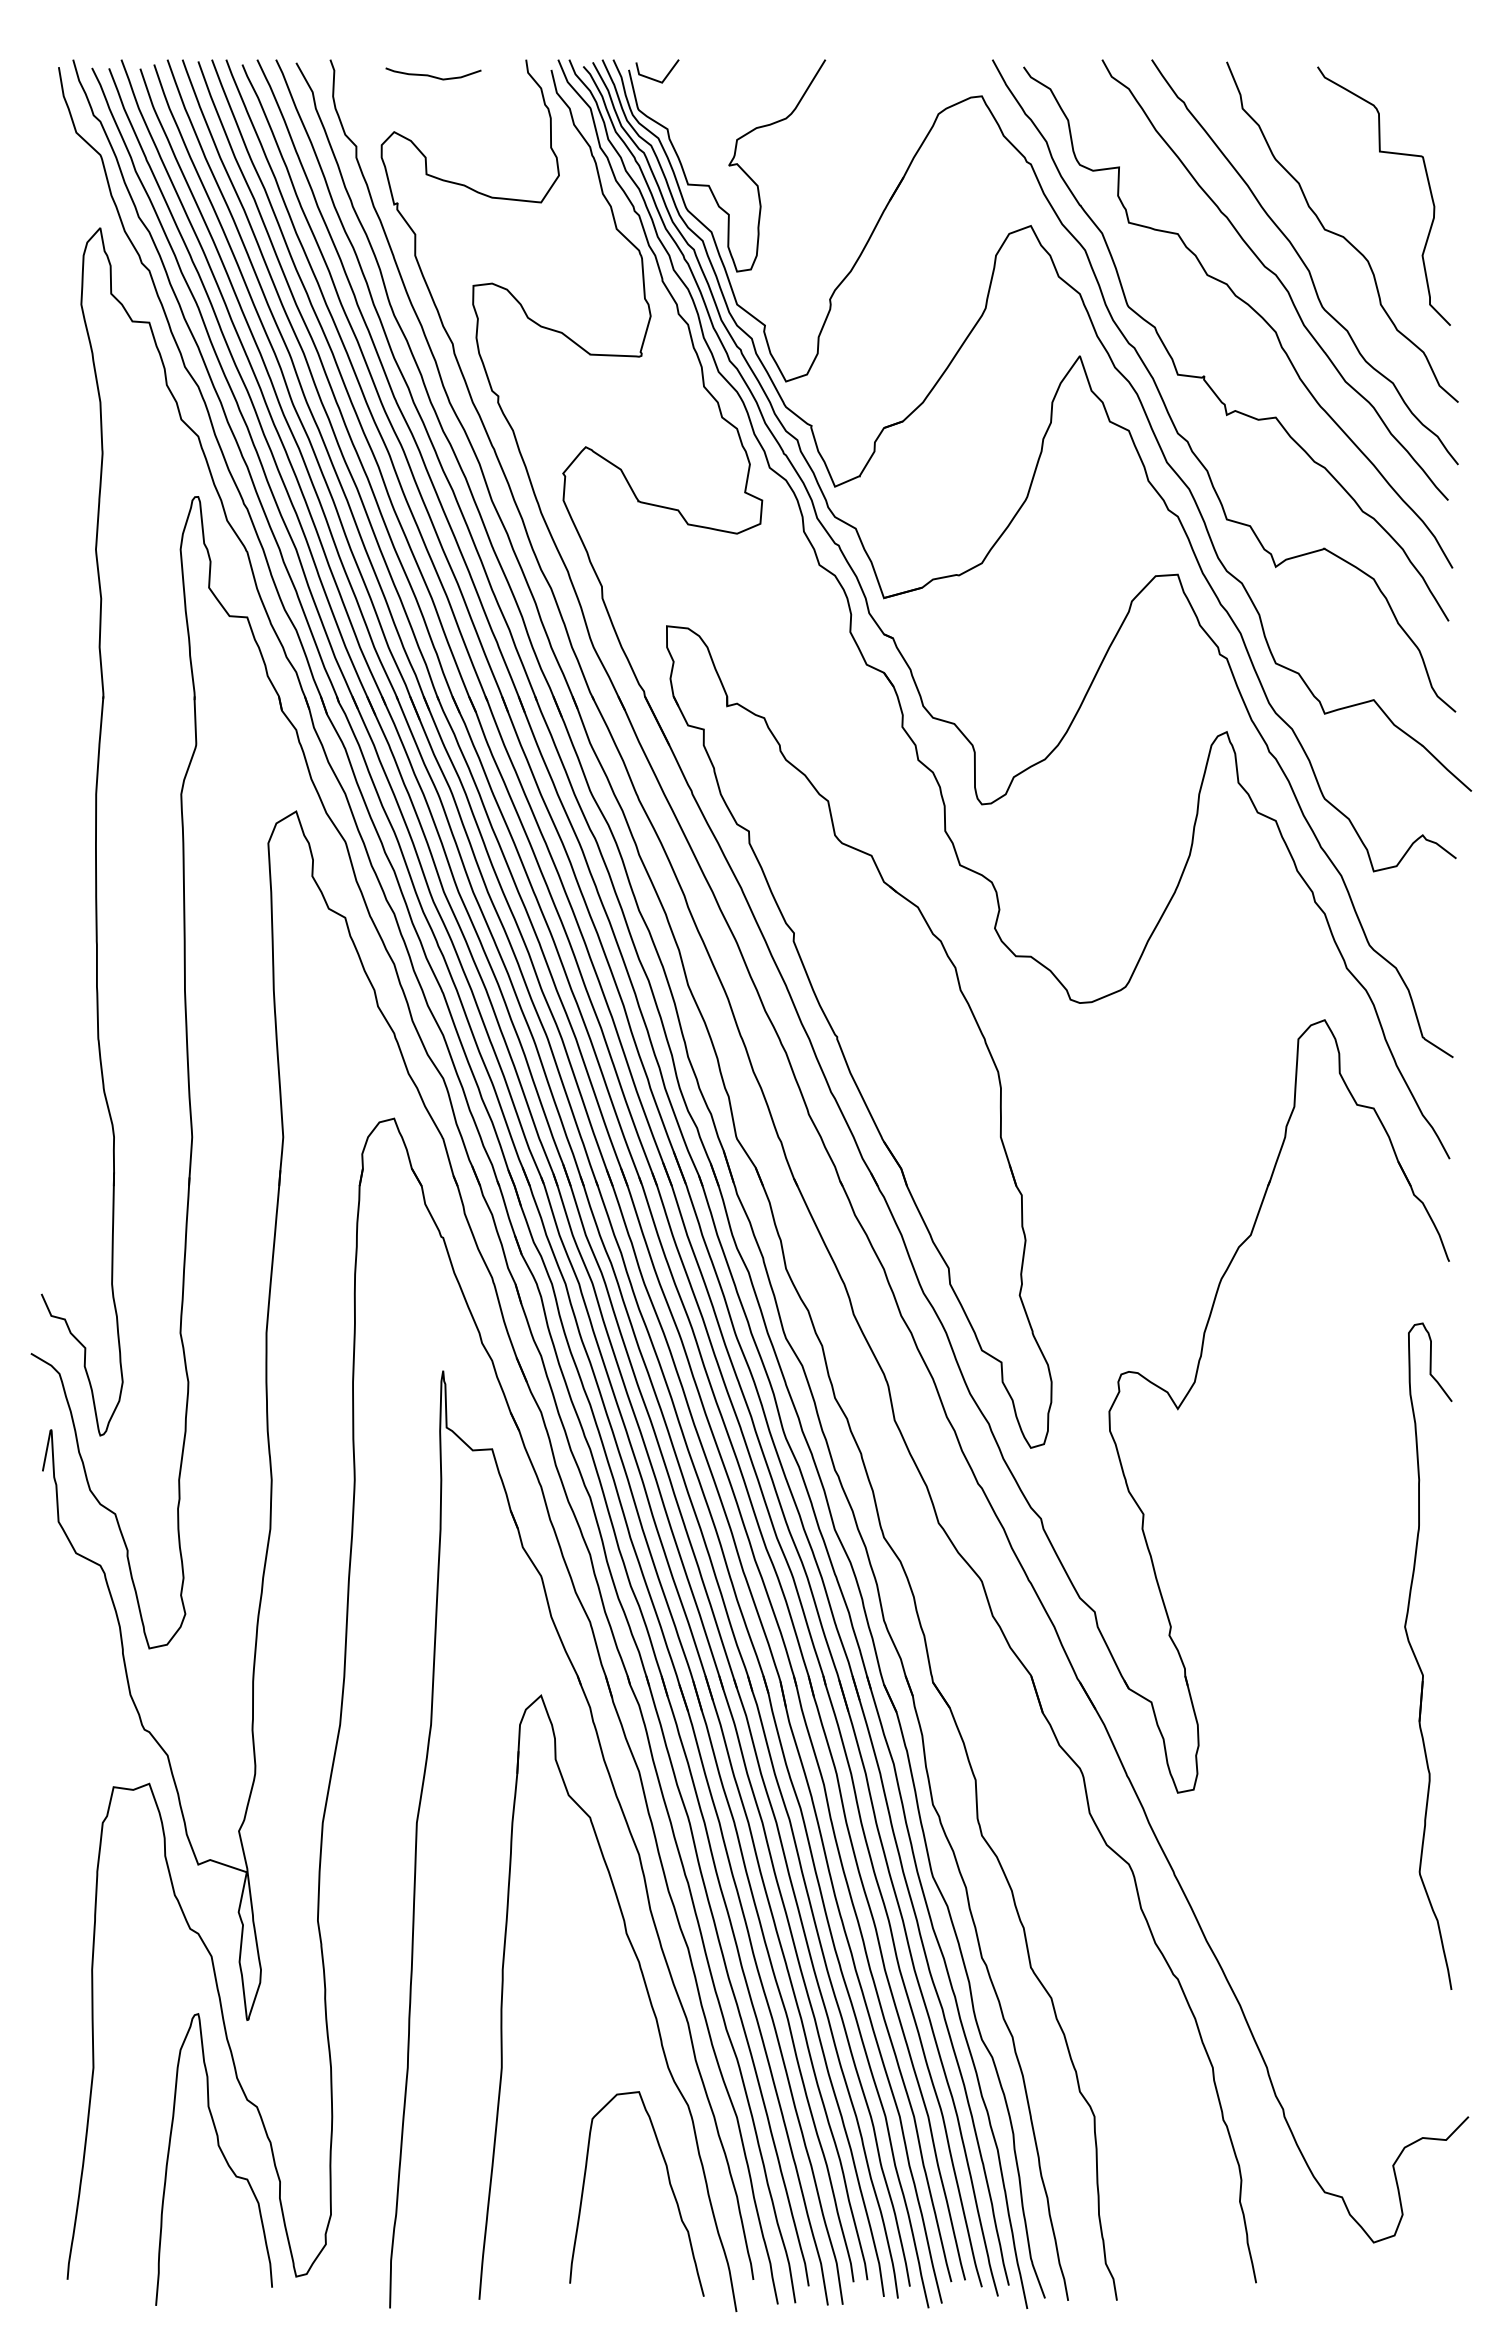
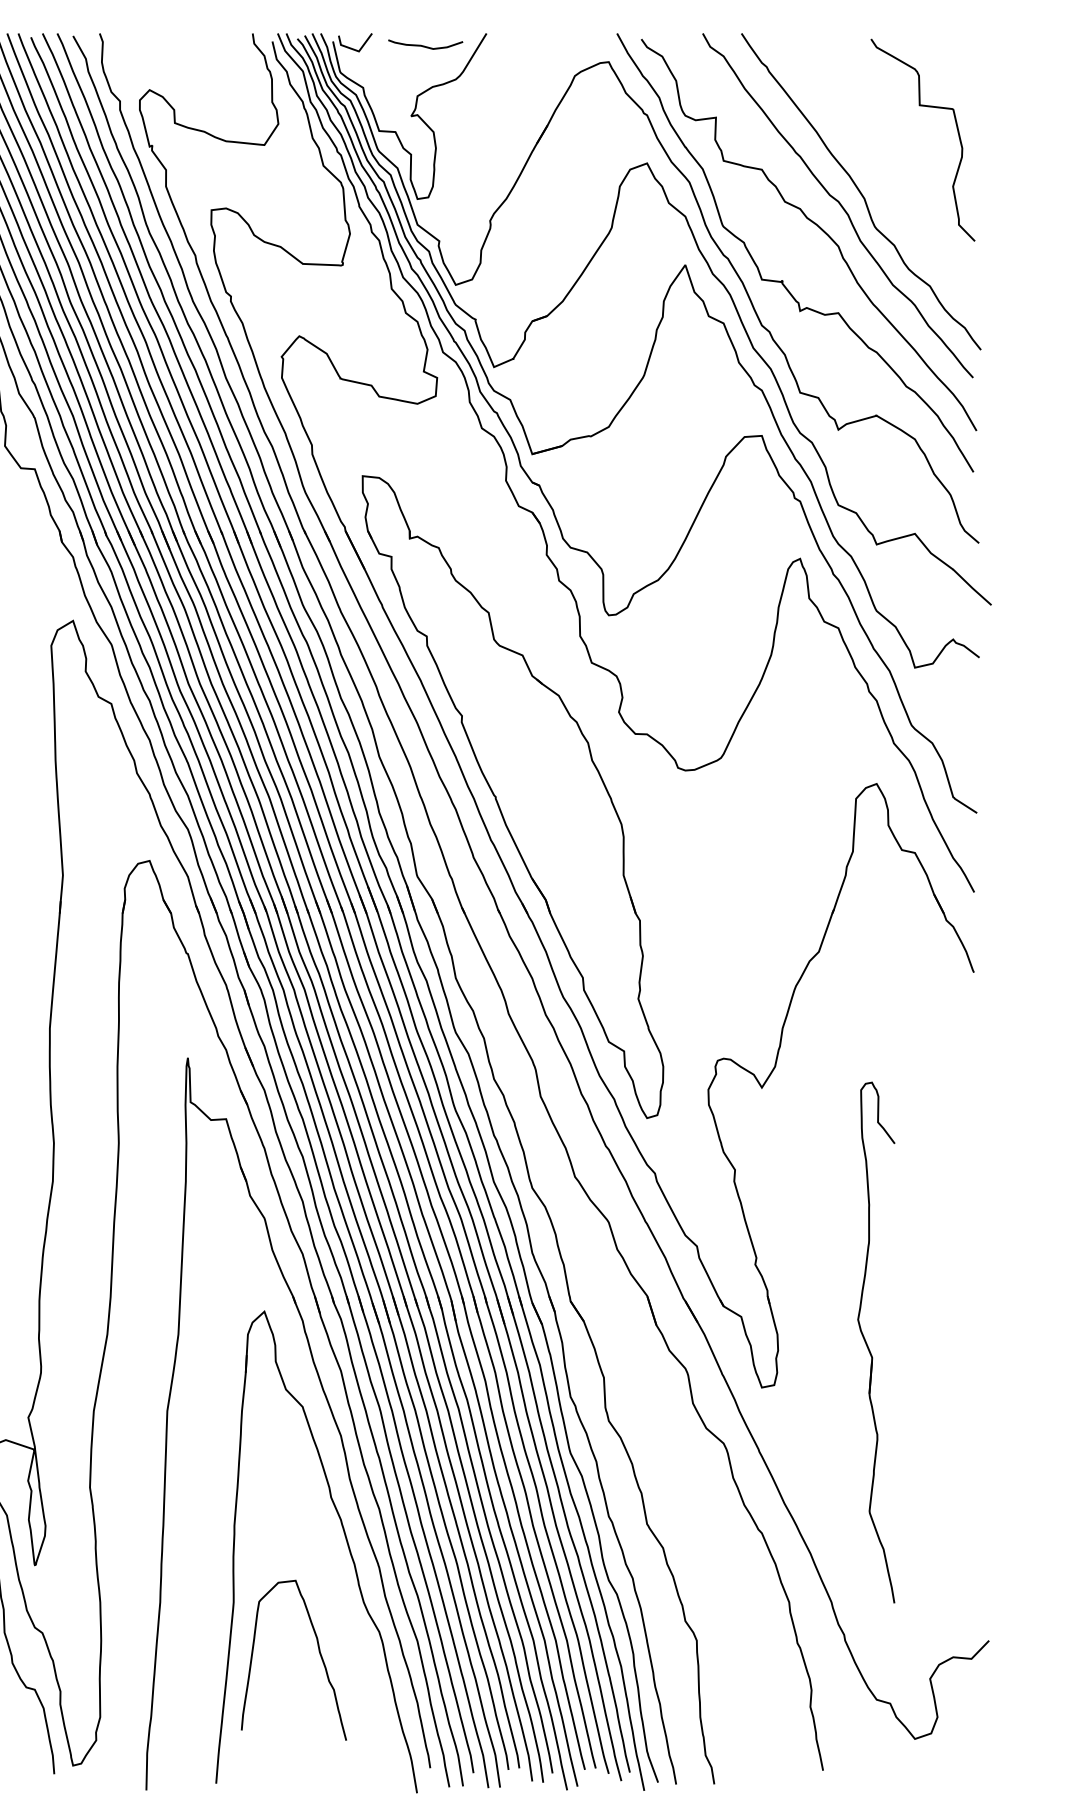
curve: (432, 75) -> (424, 45), moved
curve: (1340, 234) -> (888, 170), removed
part: (1418, 1661) -> (868, 1346), moved
curve: (669, 2185) -> (319, 1653), moved

